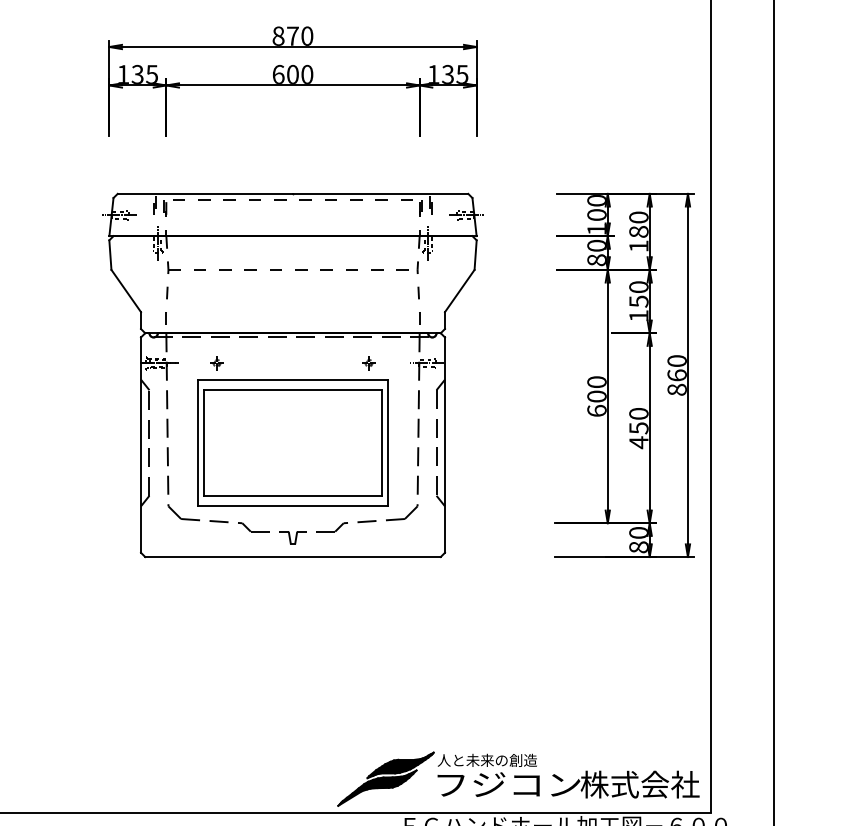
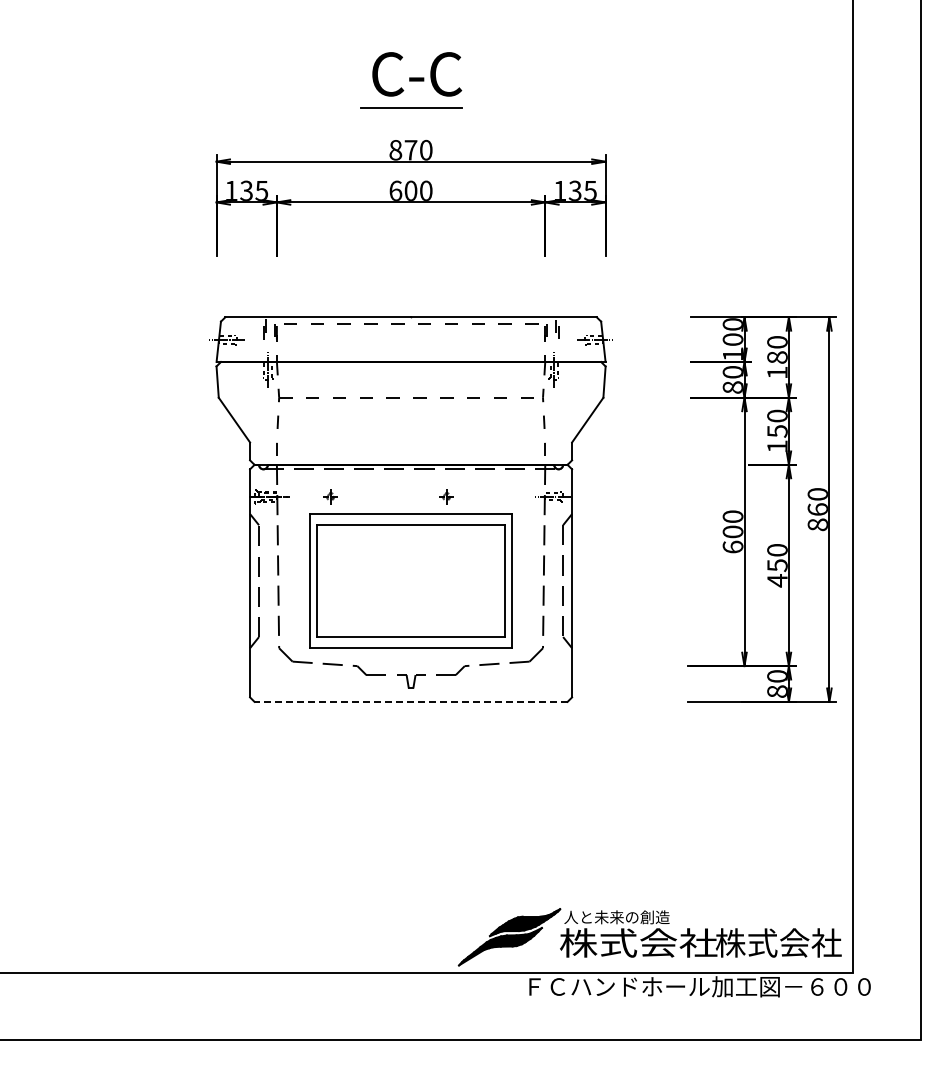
part: (368, 363) -> (446, 496), moved
line: (293, 556) -> (411, 701), solid -> dashed
text: (507, 784) -> (638, 942), フジコン -> 株式会社

